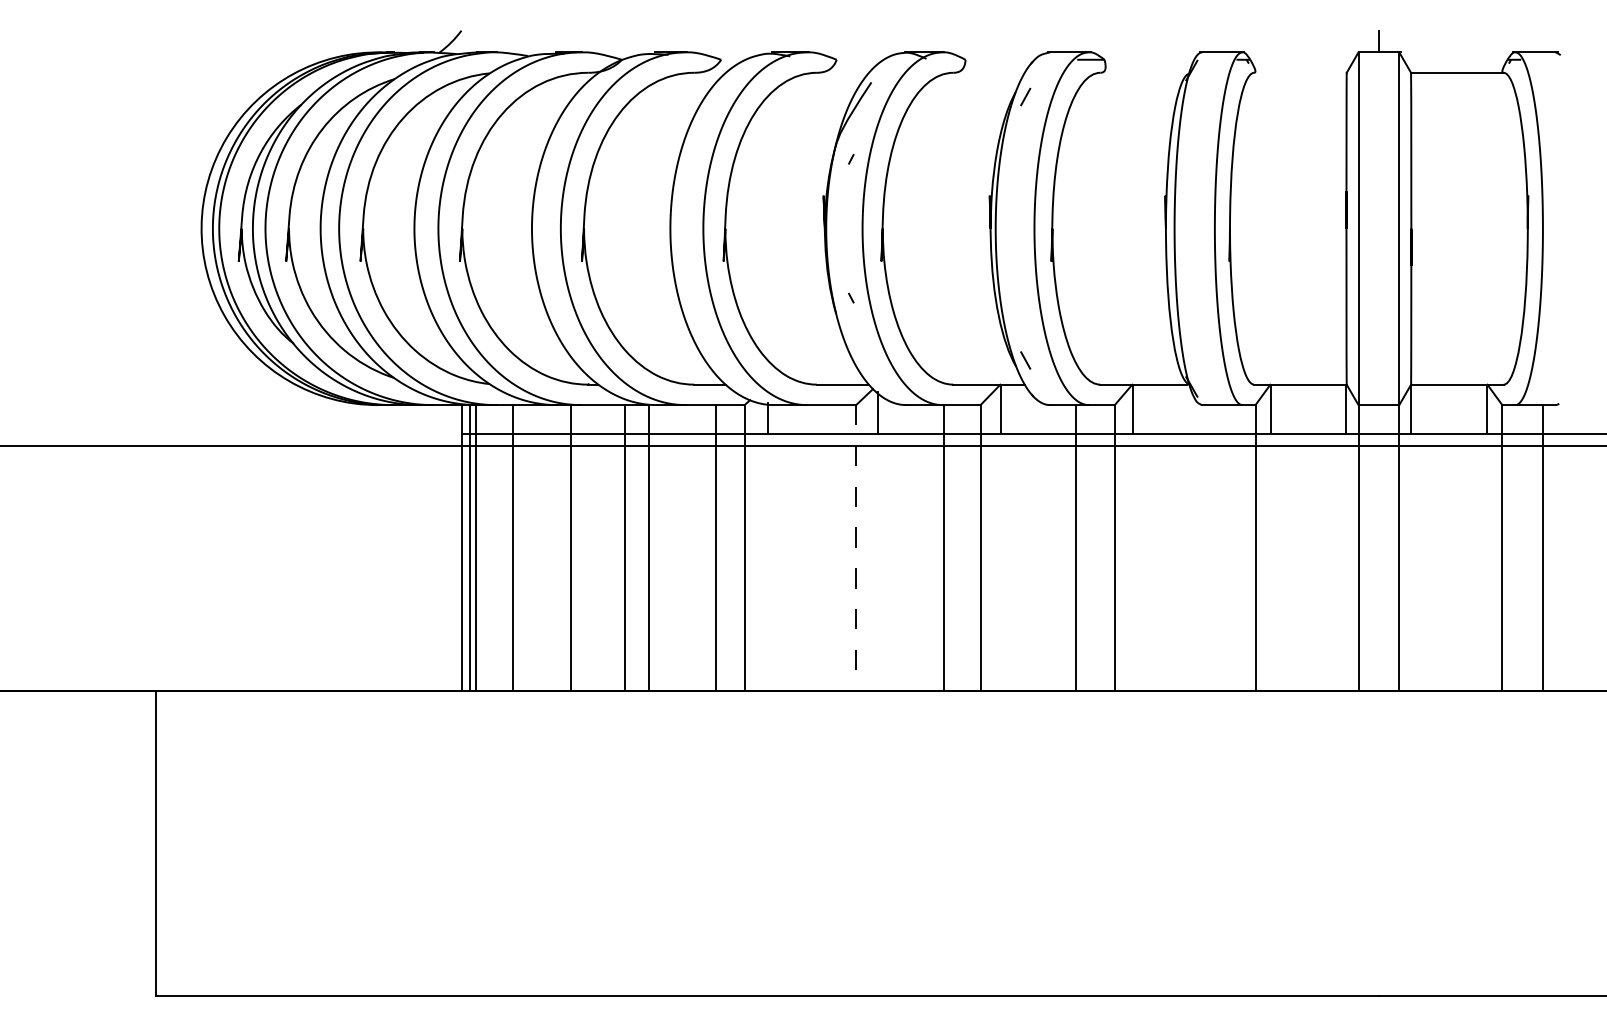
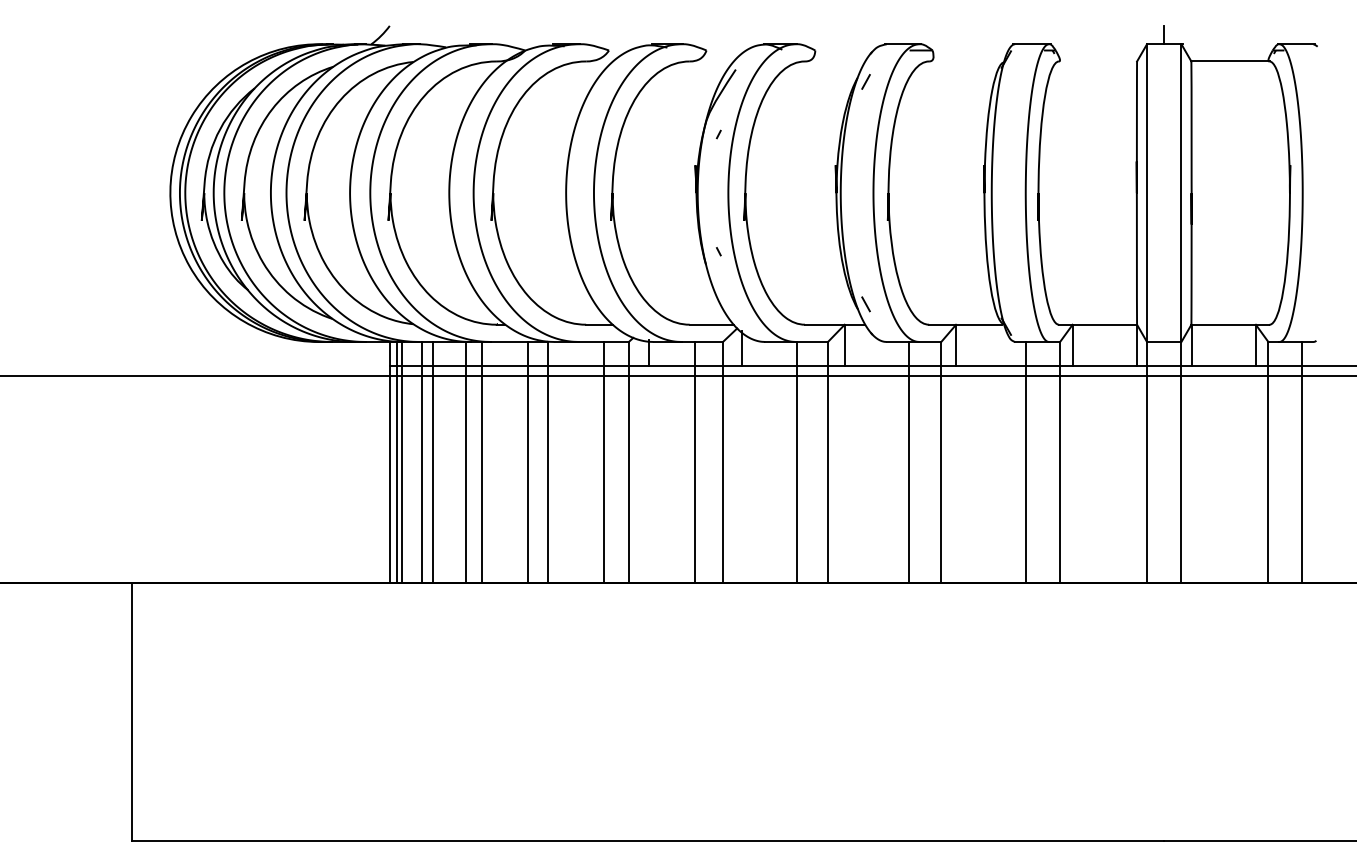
line: (500, 547) -> (422, 462), added
line: (552, 547) -> (466, 462), added
line: (823, 547) -> (695, 462), added
line: (855, 547) -> (722, 462), dashed -> solid
line: (1215, 547) -> (1026, 462), added

